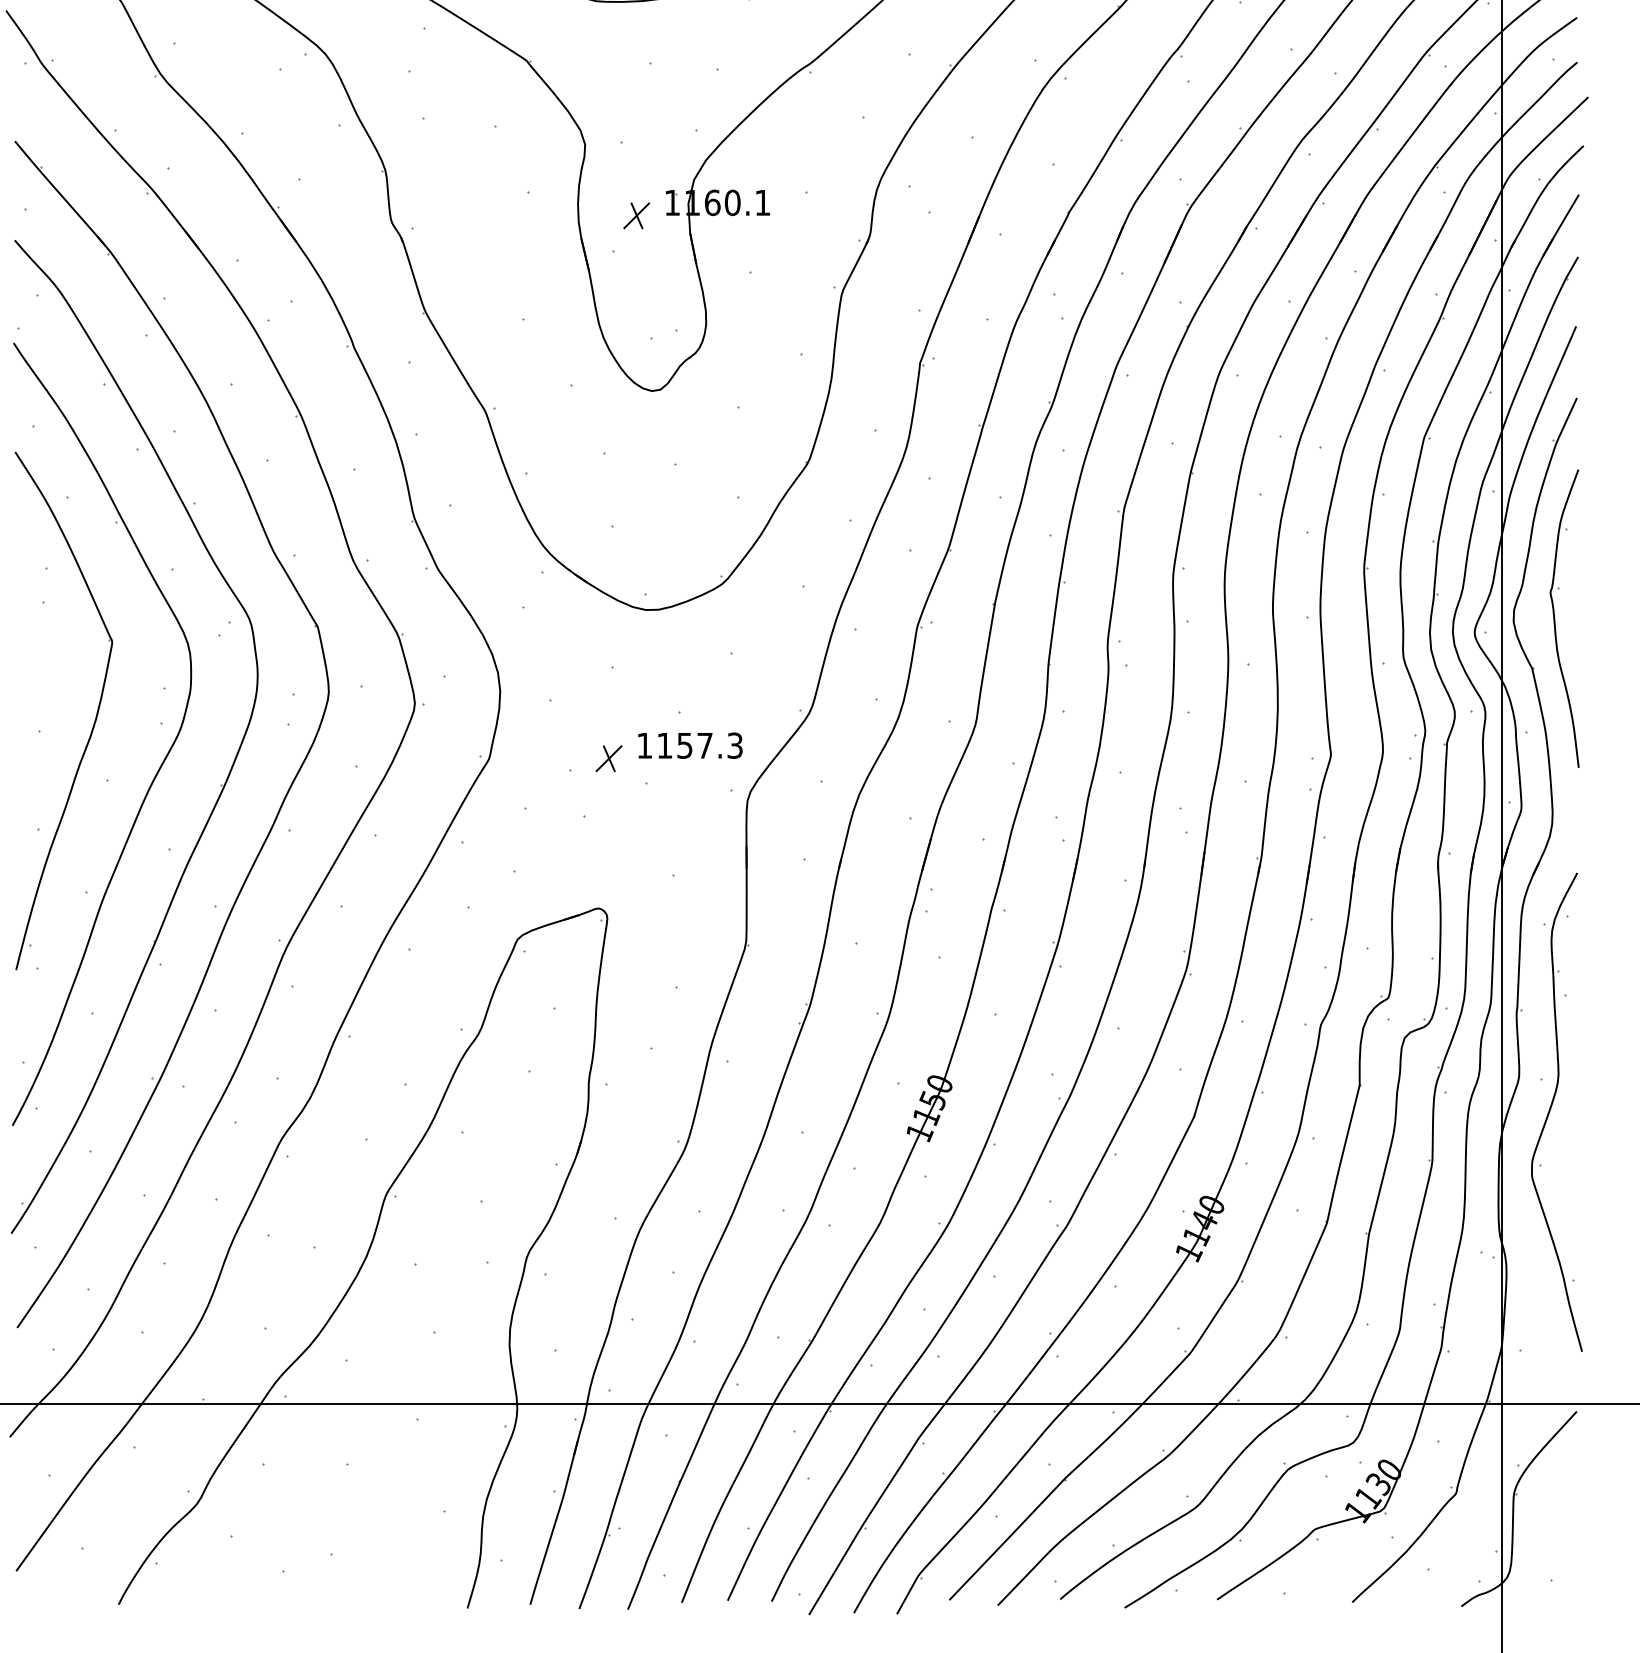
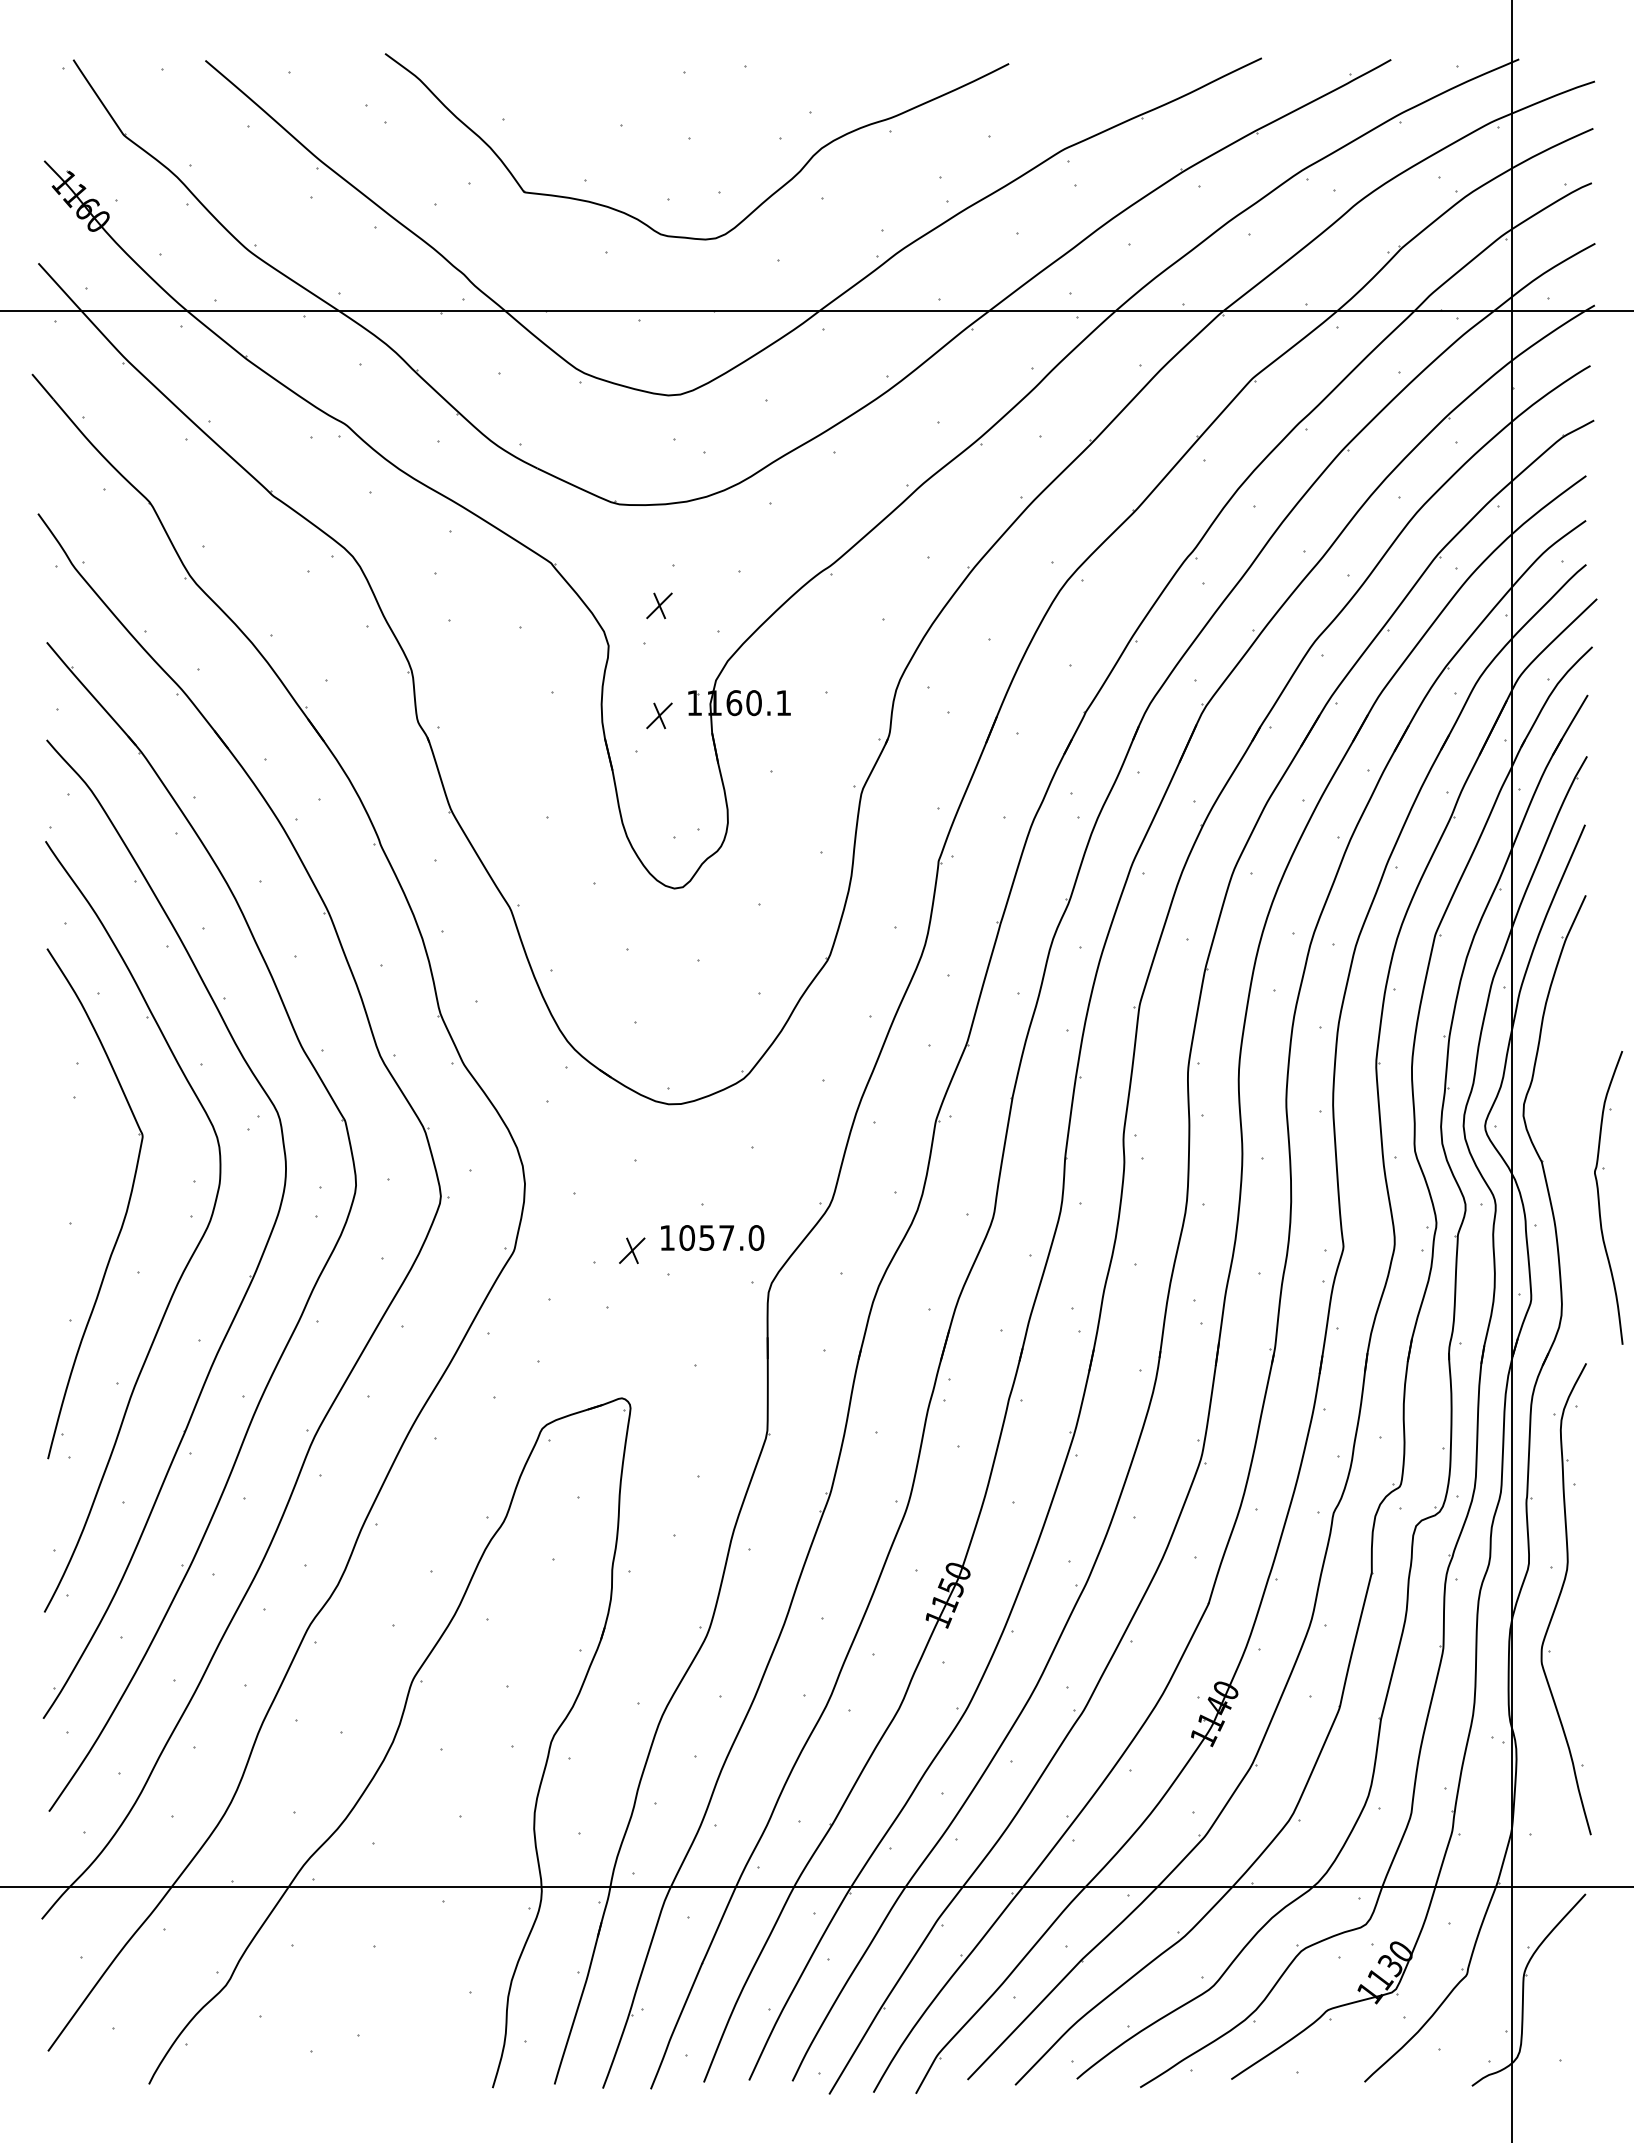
part: (636, 103) -> (659, 605), added
part: (1555, 618) -> (1599, 1197), moved
text: (699, 745) -> (721, 1237), 1157.3 -> 1057.0

